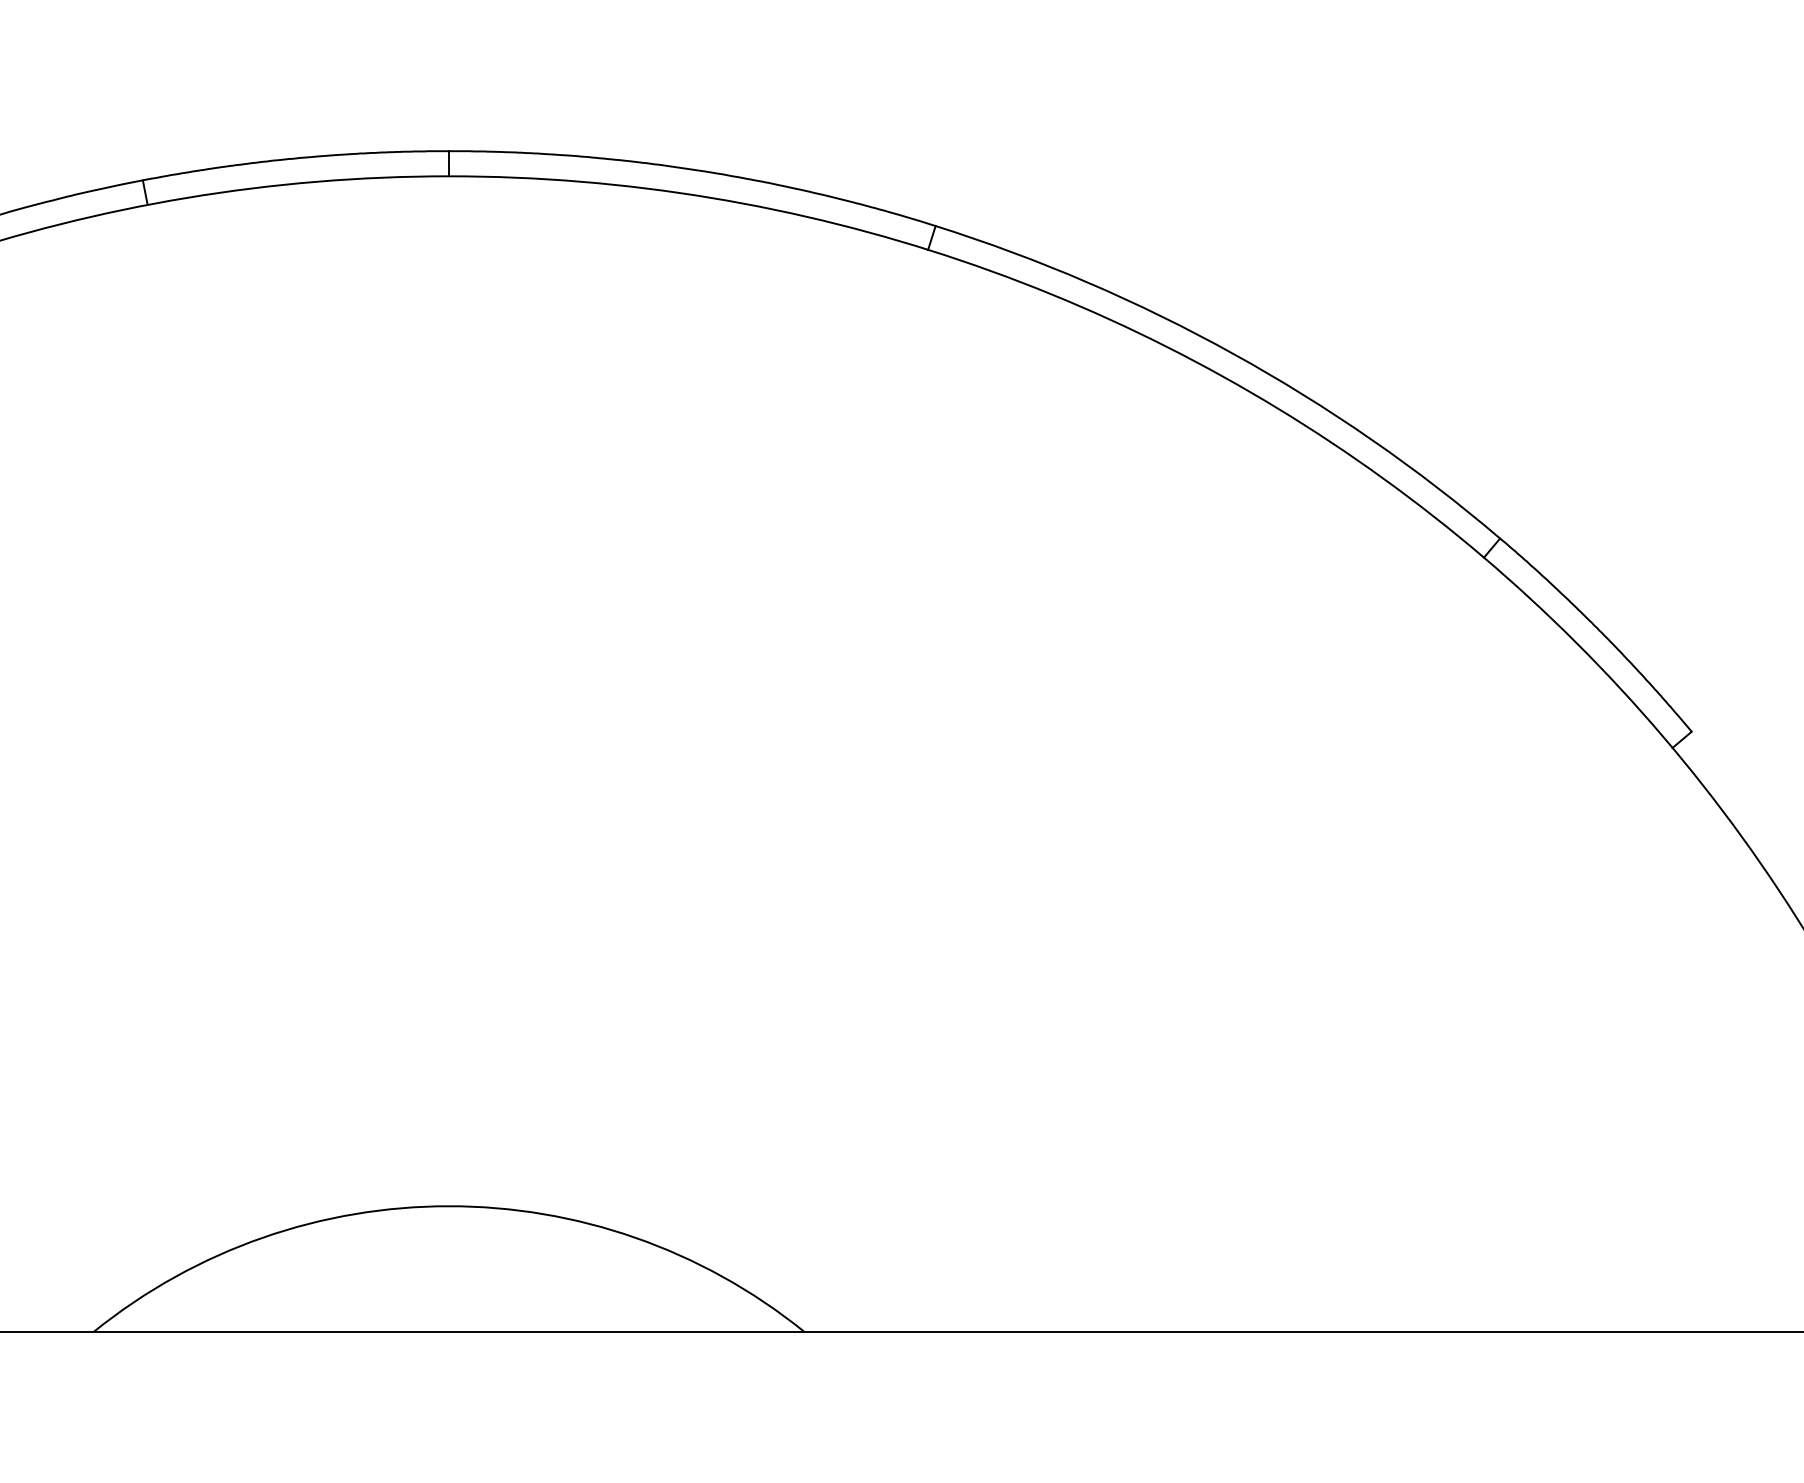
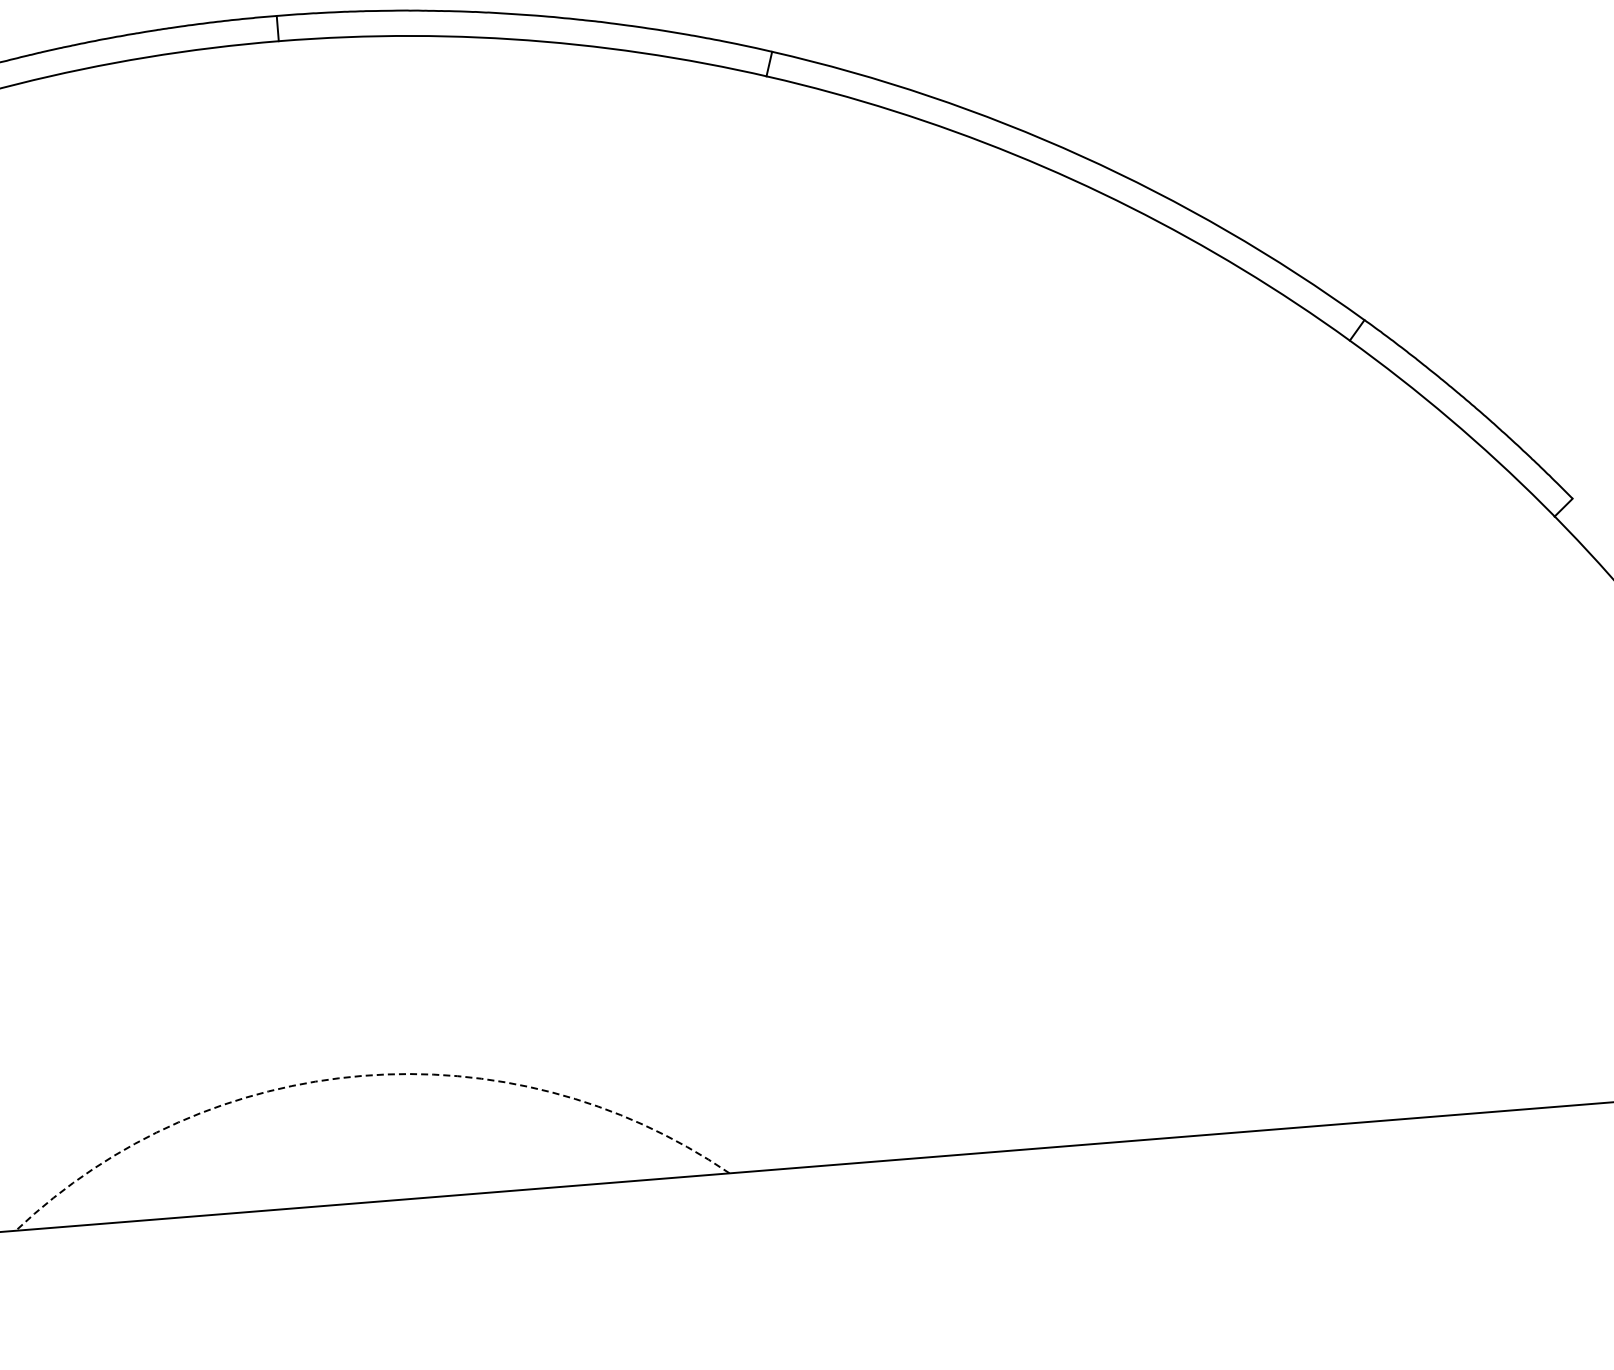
arc: (449, 1206) -> (362, 1076), solid -> dashed

